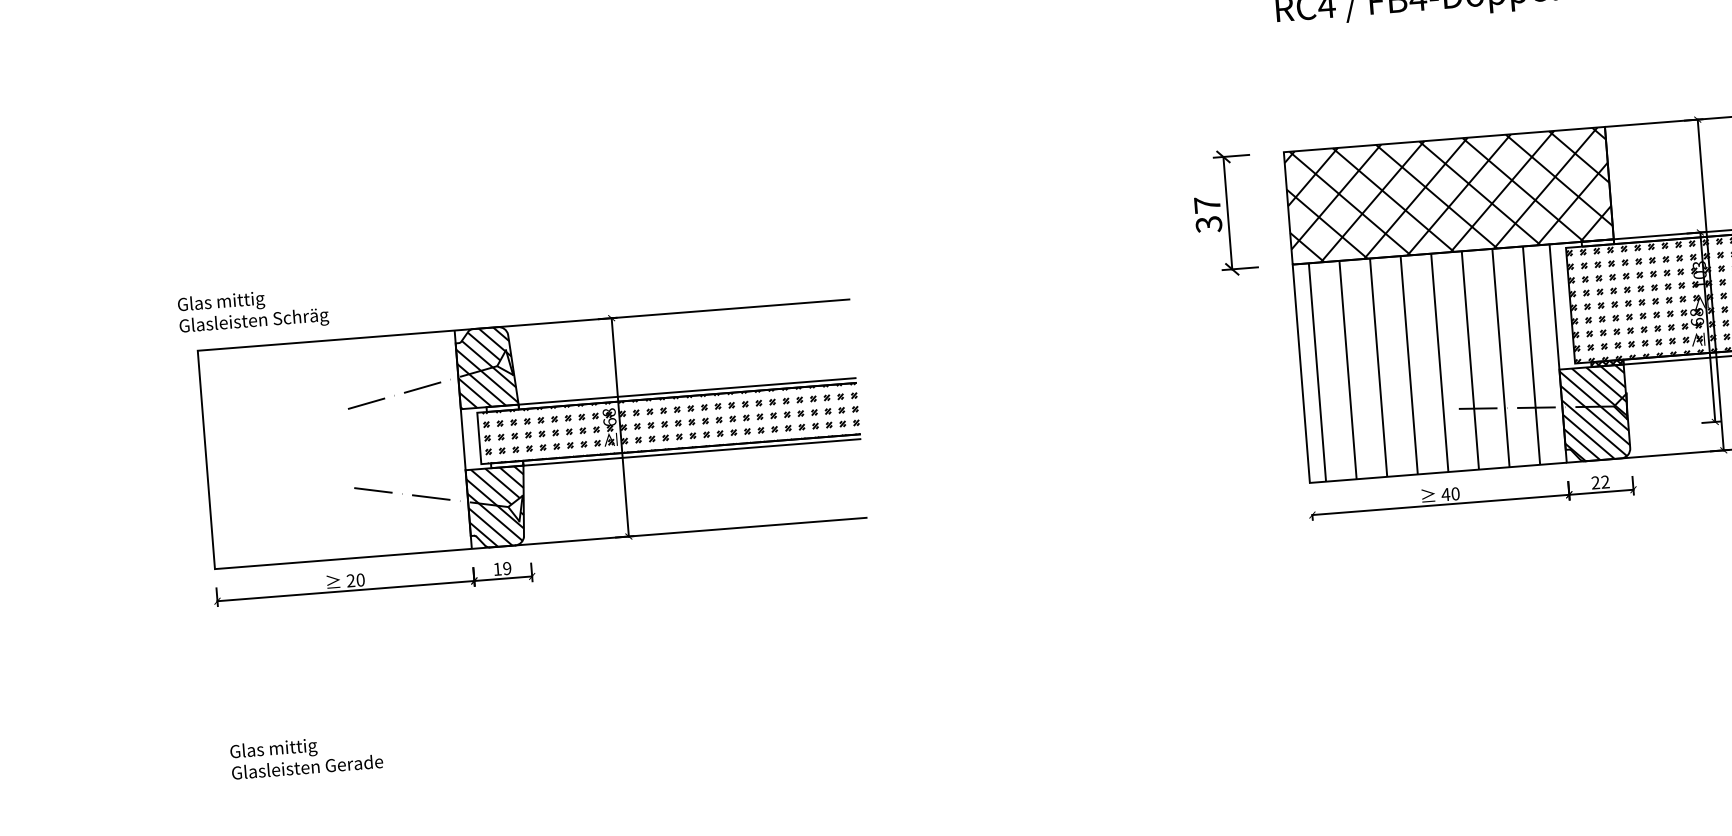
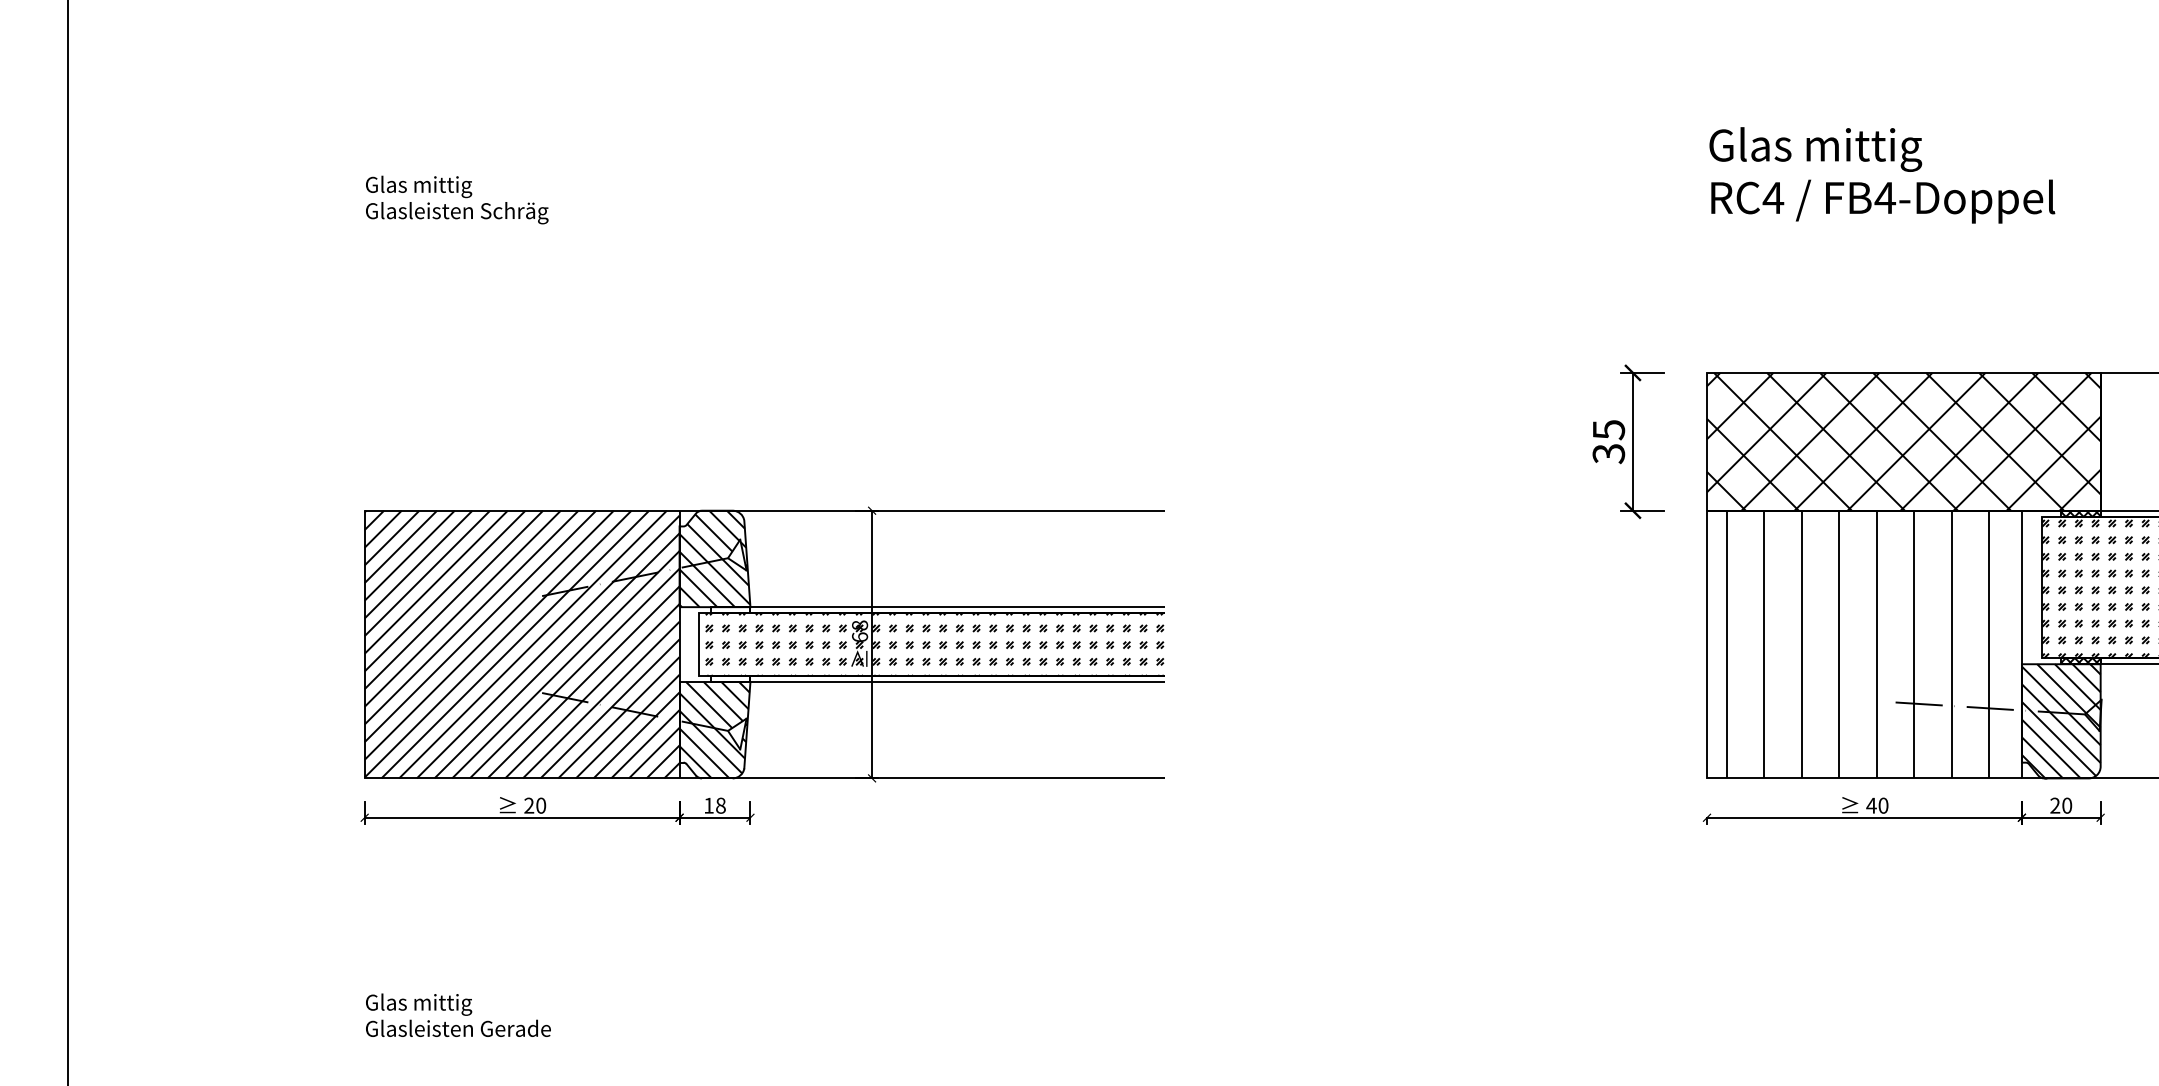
text: (1208, 205) -> (1609, 430), 37 -> 35
hatch: (1597, 242) -> (2080, 513), added
text: (253, 310) -> (457, 199), moved
hatch: (334, 449) -> (521, 644), added
text: (1605, 481) -> (2067, 805), 22 -> 20
text: (506, 568) -> (720, 805), 19 -> 18

